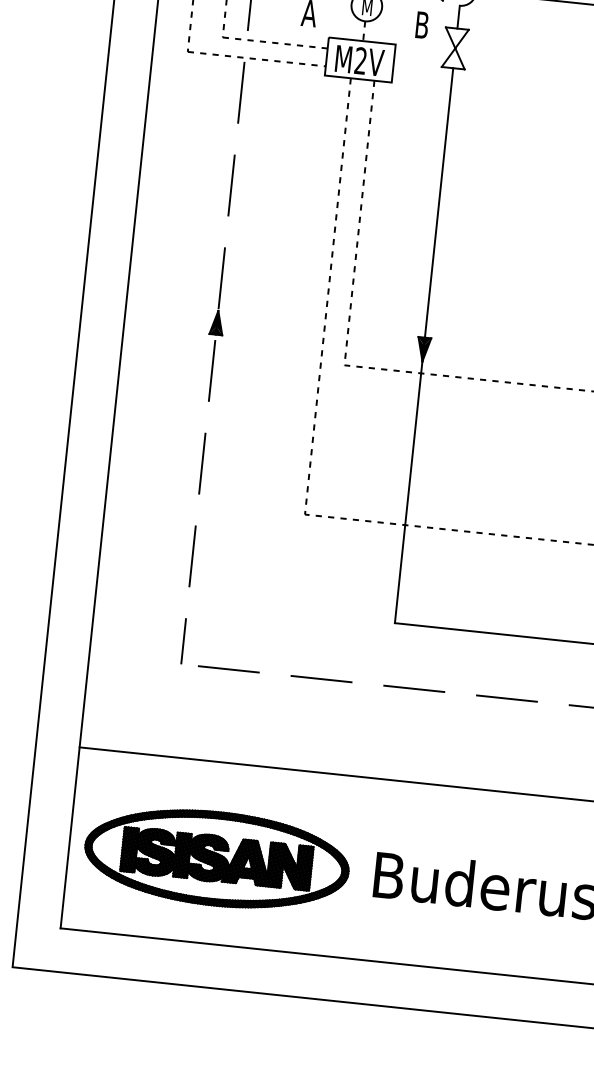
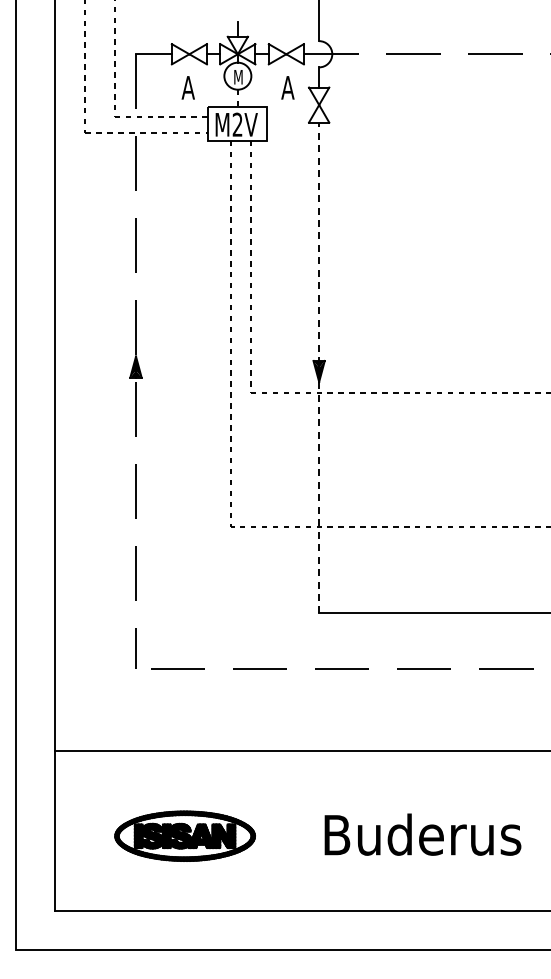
text: (421, 24) -> (287, 87), B -> A
line: (424, 345) -> (319, 367), solid -> dashed
part: (216, 859) -> (184, 836), size x0.6

